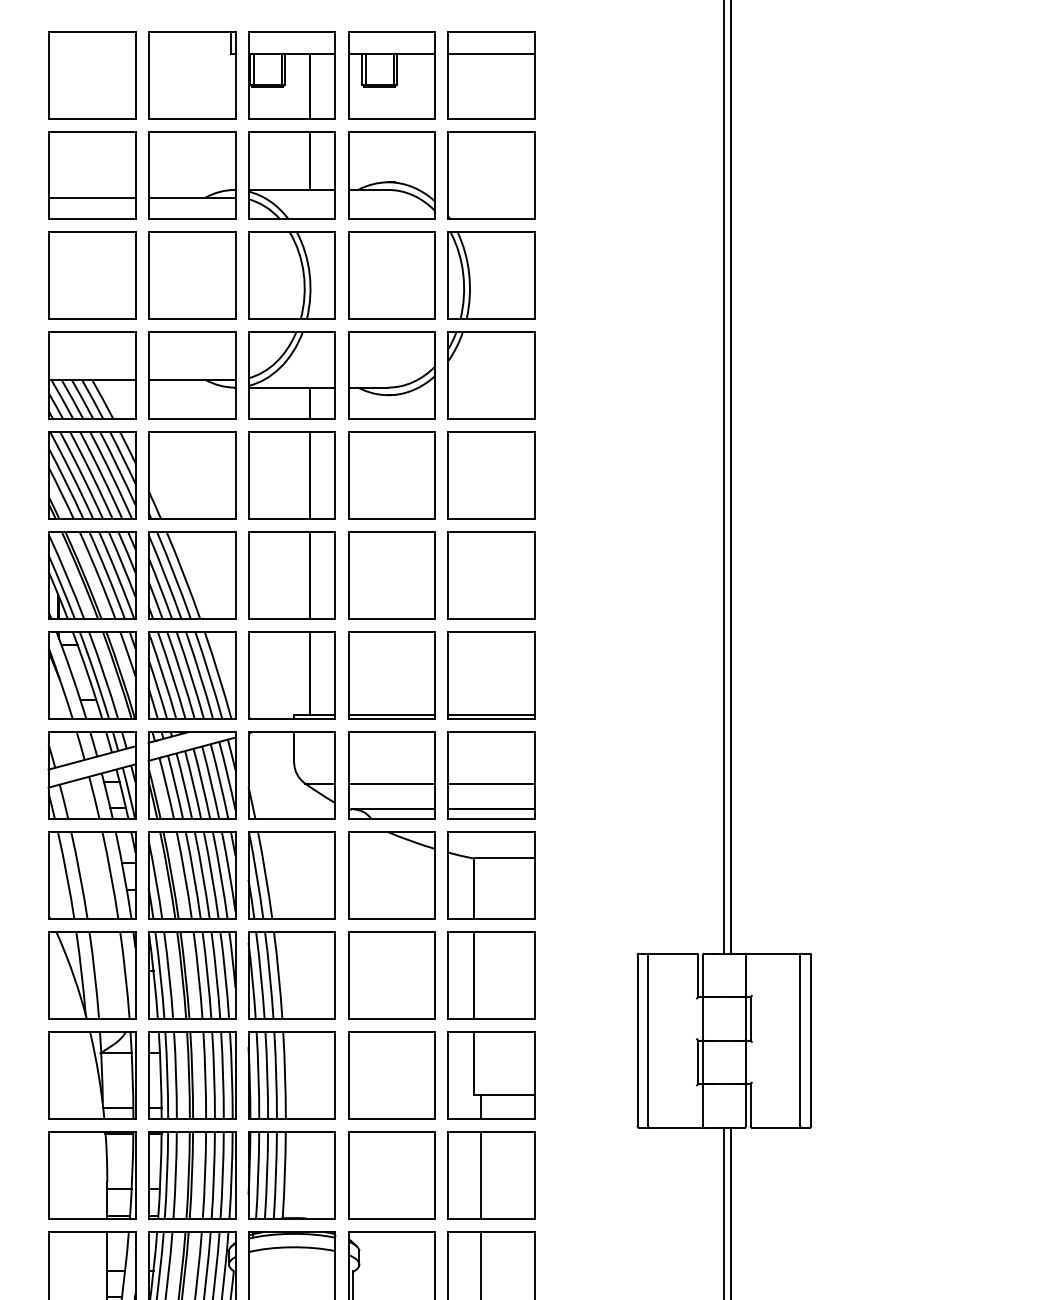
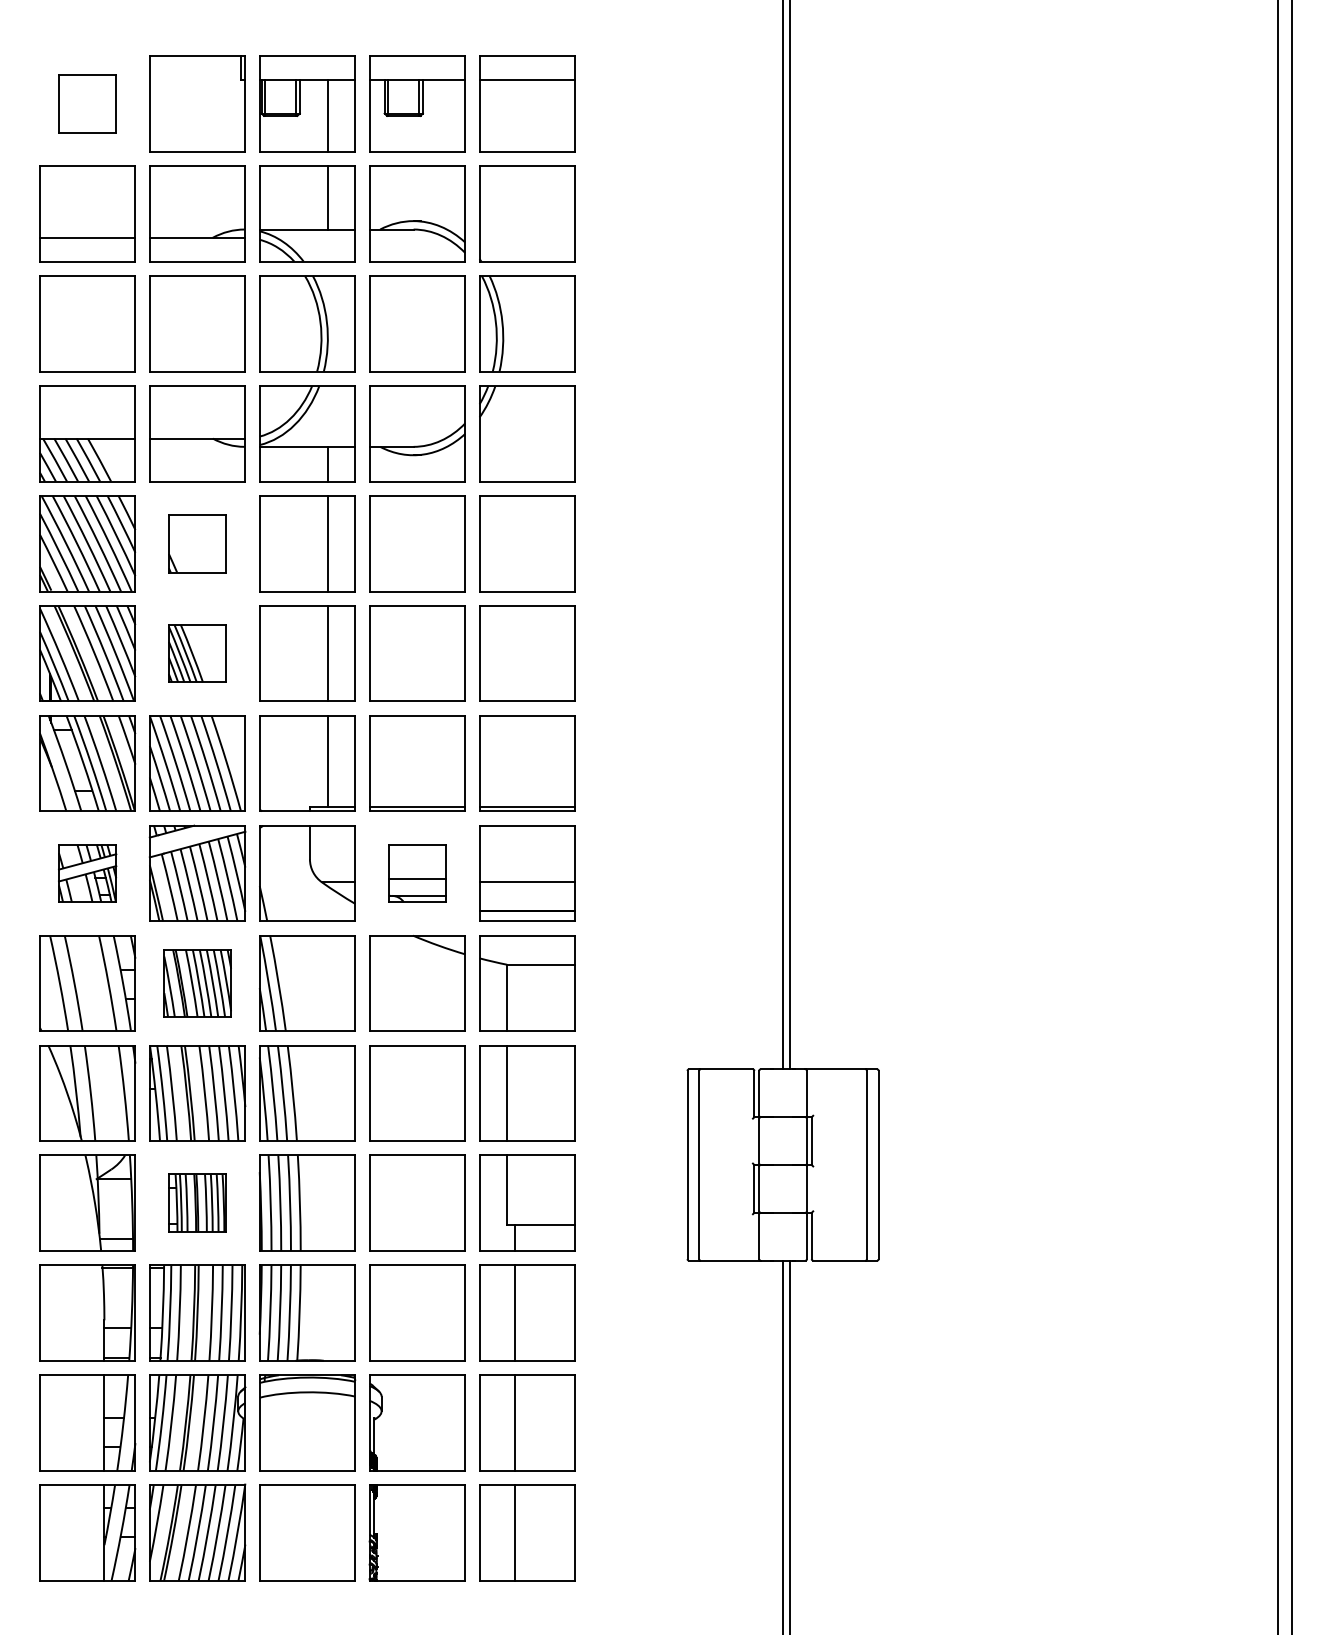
part: (91, 75) -> (87, 103), size x0.6
part: (191, 475) -> (197, 543), size x0.6
part: (191, 575) -> (197, 653), size x0.6
part: (91, 775) -> (87, 873), size x0.6
part: (392, 775) -> (417, 873), size x0.6
part: (191, 875) -> (197, 983), size x0.7
part: (191, 1074) -> (197, 1202), size x0.6

